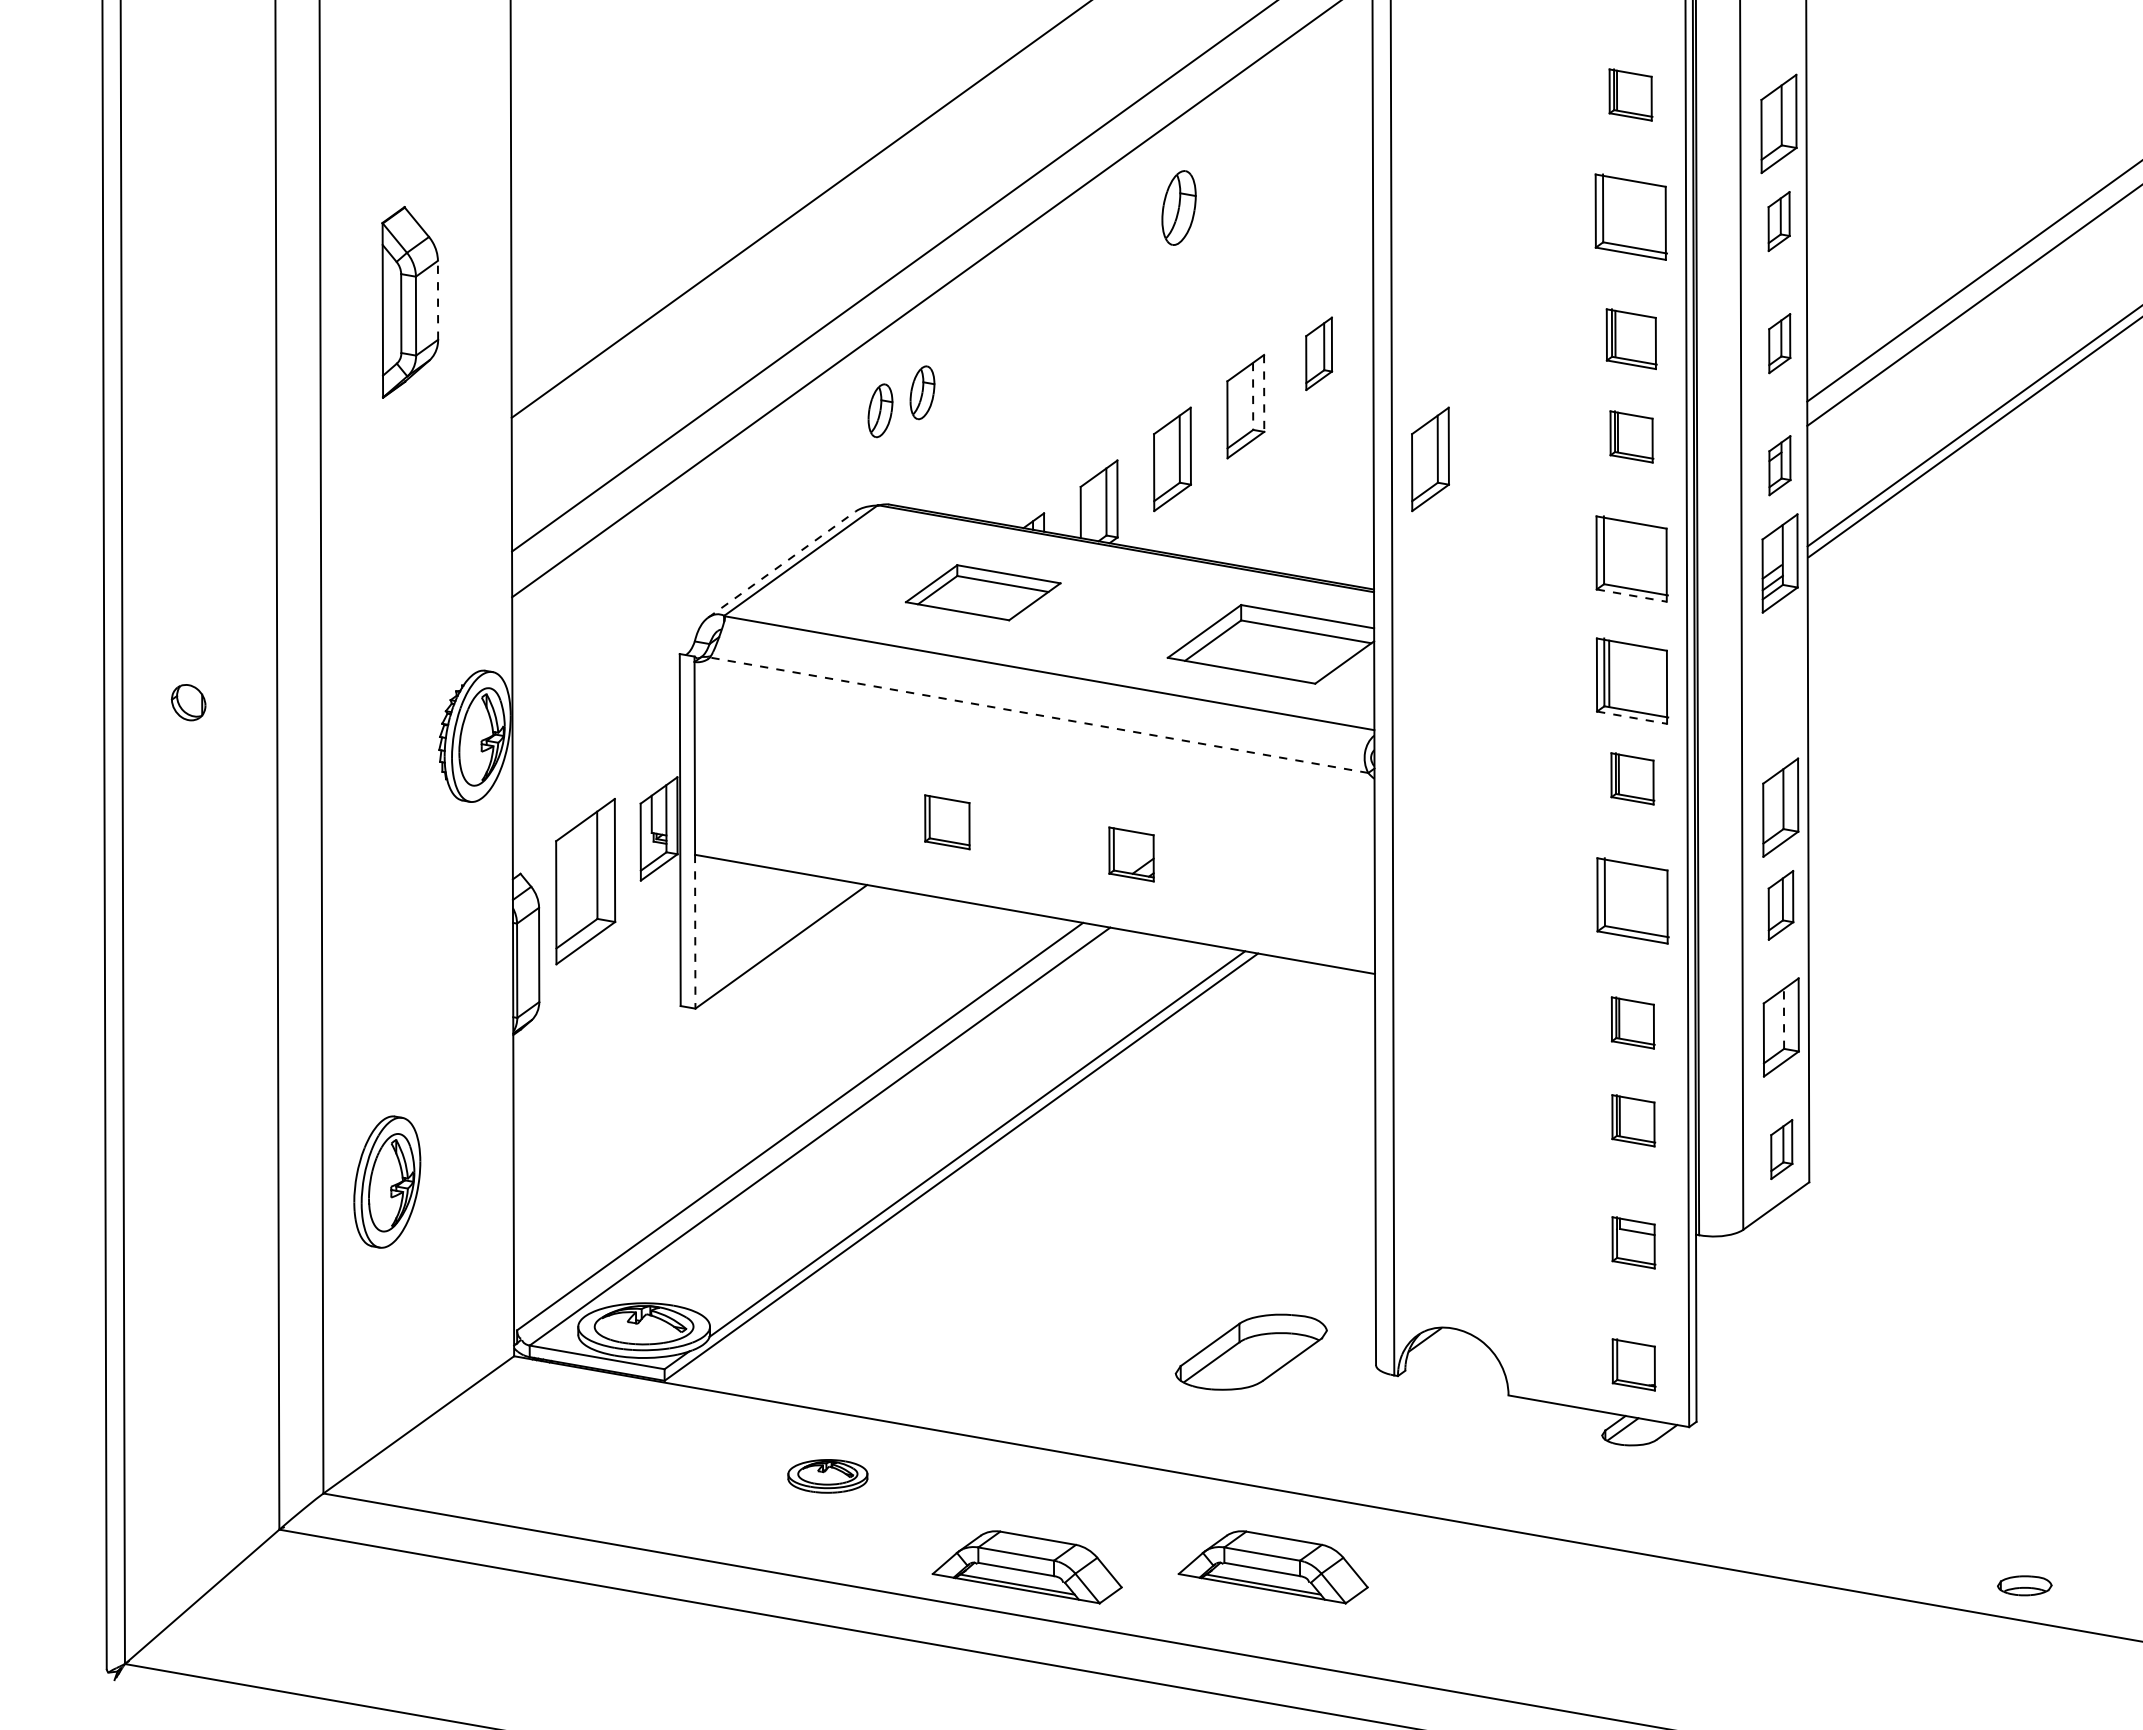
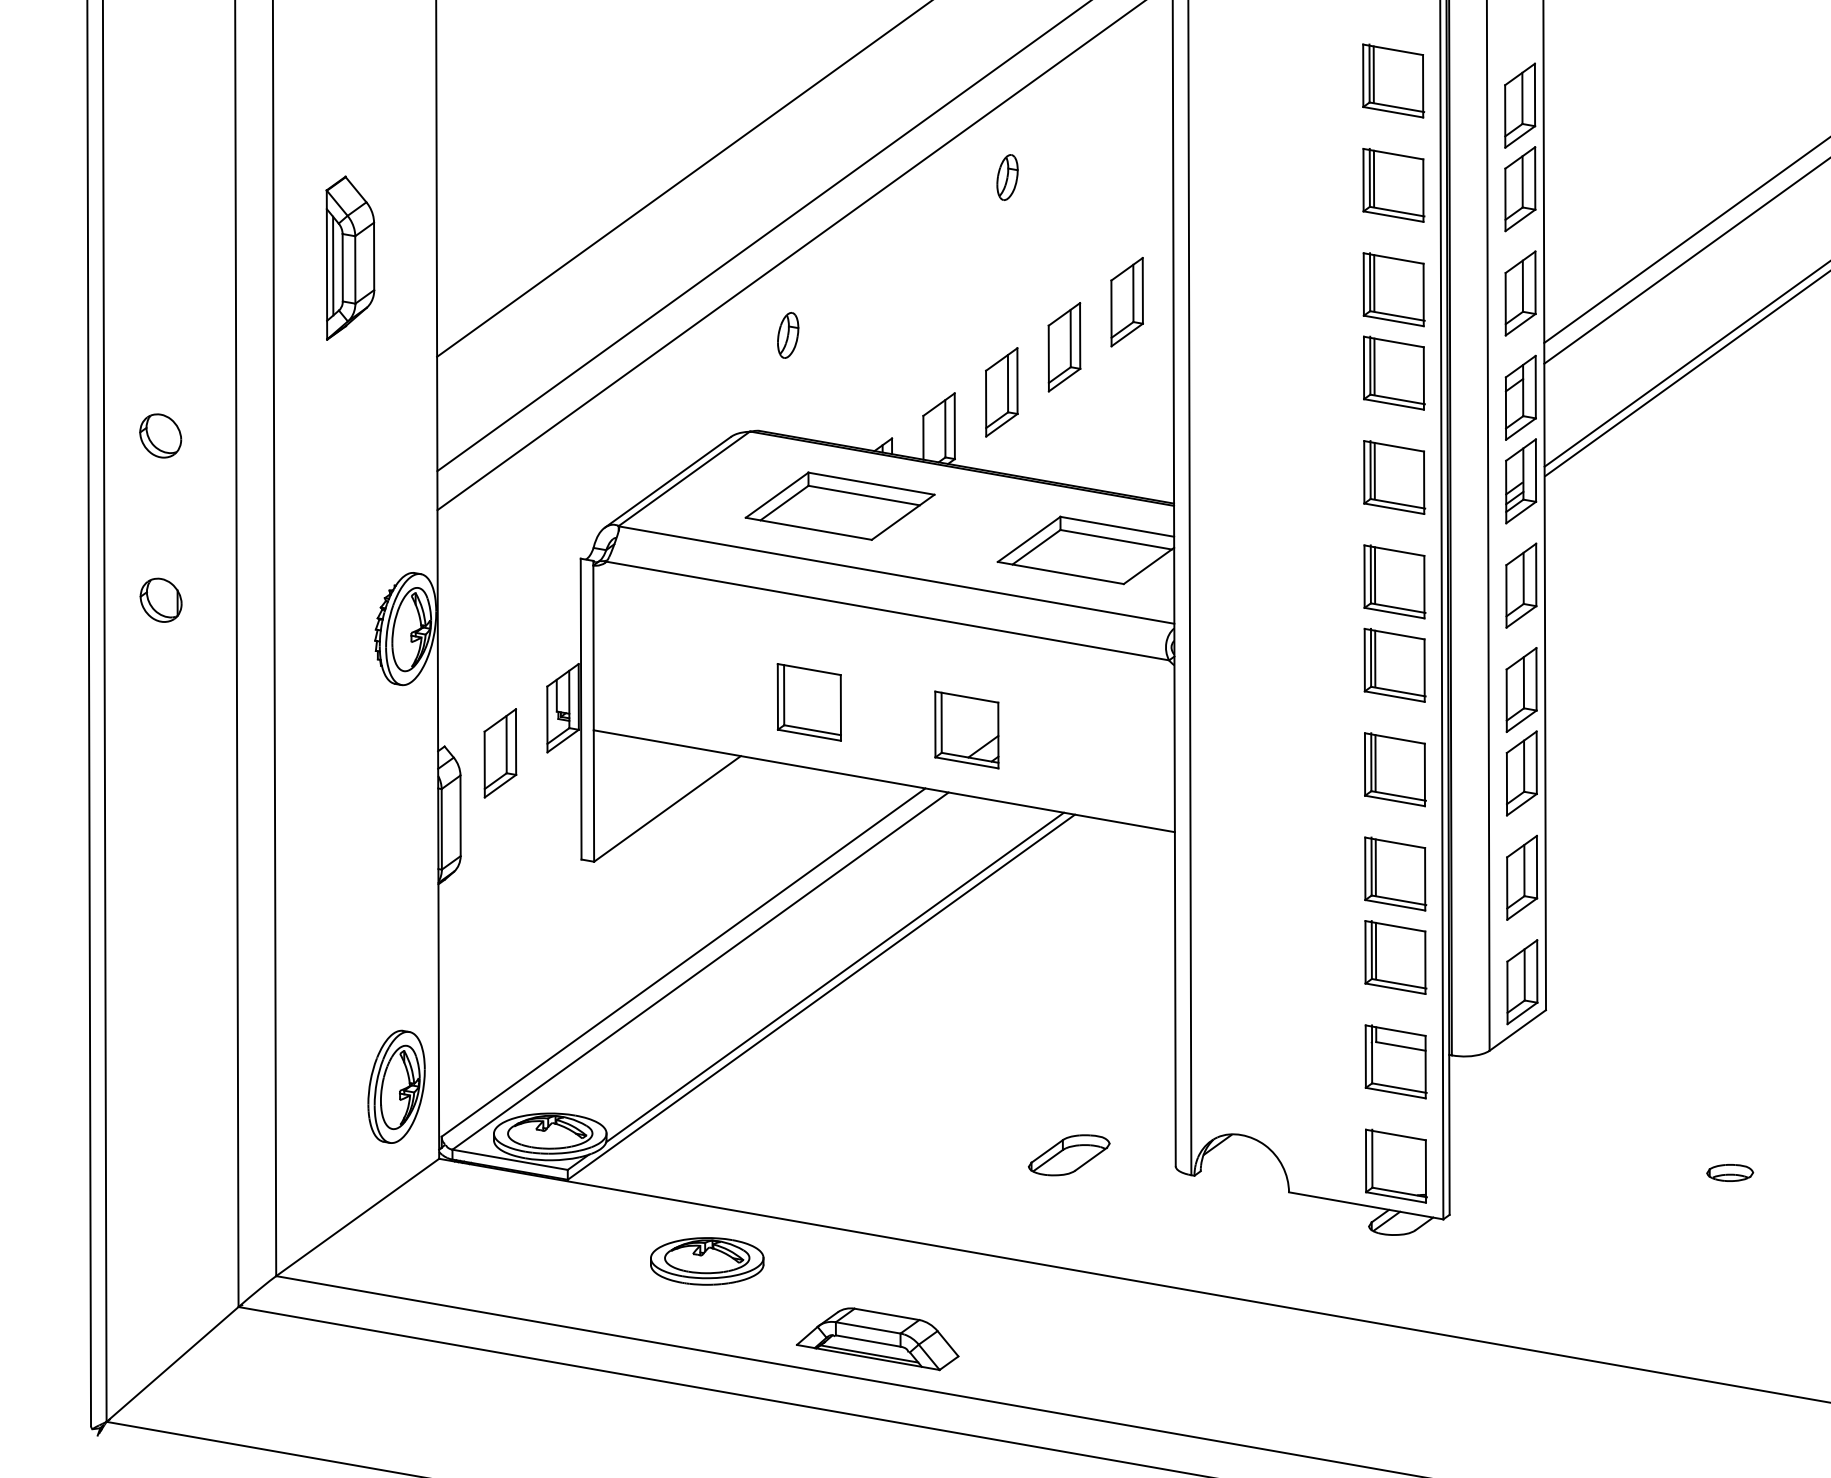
part: (1630, 94) -> (1393, 80), size x1.67
part: (1179, 207) -> (1007, 177), size x0.71
line: (1607, 209) -> (1373, 178), added
part: (1778, 221) -> (1519, 189), size x1.67
line: (438, 299) -> (374, 255), dashed -> solid
line: (390, 311) -> (333, 265), added
part: (1631, 338) -> (1394, 289), size x1.43
part: (1779, 343) -> (1520, 293), size x1.67
part: (1318, 353) -> (1126, 301), size x1.43
line: (1264, 393) -> (1080, 336), dashed -> solid
line: (1253, 396) -> (1071, 338), dashed -> solid
part: (880, 410) -> (752, 350), removed
part: (1631, 436) -> (1394, 372), size x1.67
part: (1430, 459) -> (1222, 392), removed
part: (1779, 465) -> (1520, 397), size x1.67
part: (188, 510) -> (160, 436), added
line: (1608, 551) -> (1374, 471), added
line: (781, 564) -> (667, 482), dashed -> solid
part: (982, 592) -> (839, 506), size x1.43
line: (1631, 595) -> (1394, 508), dashed -> solid
part: (1779, 685) -> (1520, 585), added
part: (188, 702) -> (160, 600), size x1.43
line: (1038, 715) -> (887, 611), dashed -> solid
line: (1632, 717) -> (1394, 612), dashed -> solid
part: (1632, 778) -> (1394, 665), size x1.67
part: (947, 822) -> (809, 702), size x1.67
part: (1131, 854) -> (966, 730), size x1.67
part: (585, 881) -> (500, 753), size x0.62
line: (1609, 893) -> (1375, 763), added
part: (1780, 905) -> (1521, 773), size x1.43
line: (695, 931) -> (594, 795), dashed -> solid
line: (1784, 1018) -> (1524, 870), dashed -> solid
part: (1632, 1022) -> (1394, 873), size x1.67
part: (1633, 1120) -> (1395, 957), size x1.67
part: (1781, 1149) -> (1522, 982), size x1.67
part: (387, 1181) -> (396, 1086), moved
part: (1633, 1242) -> (1395, 1061), size x1.67
part: (1251, 1351) -> (1069, 1154), size x0.62
part: (1633, 1364) -> (1395, 1165), size x1.67
part: (827, 1476) -> (706, 1261), size x1.67
part: (1272, 1567) -> (1087, 1339), removed
part: (2024, 1585) -> (1729, 1172), moved

